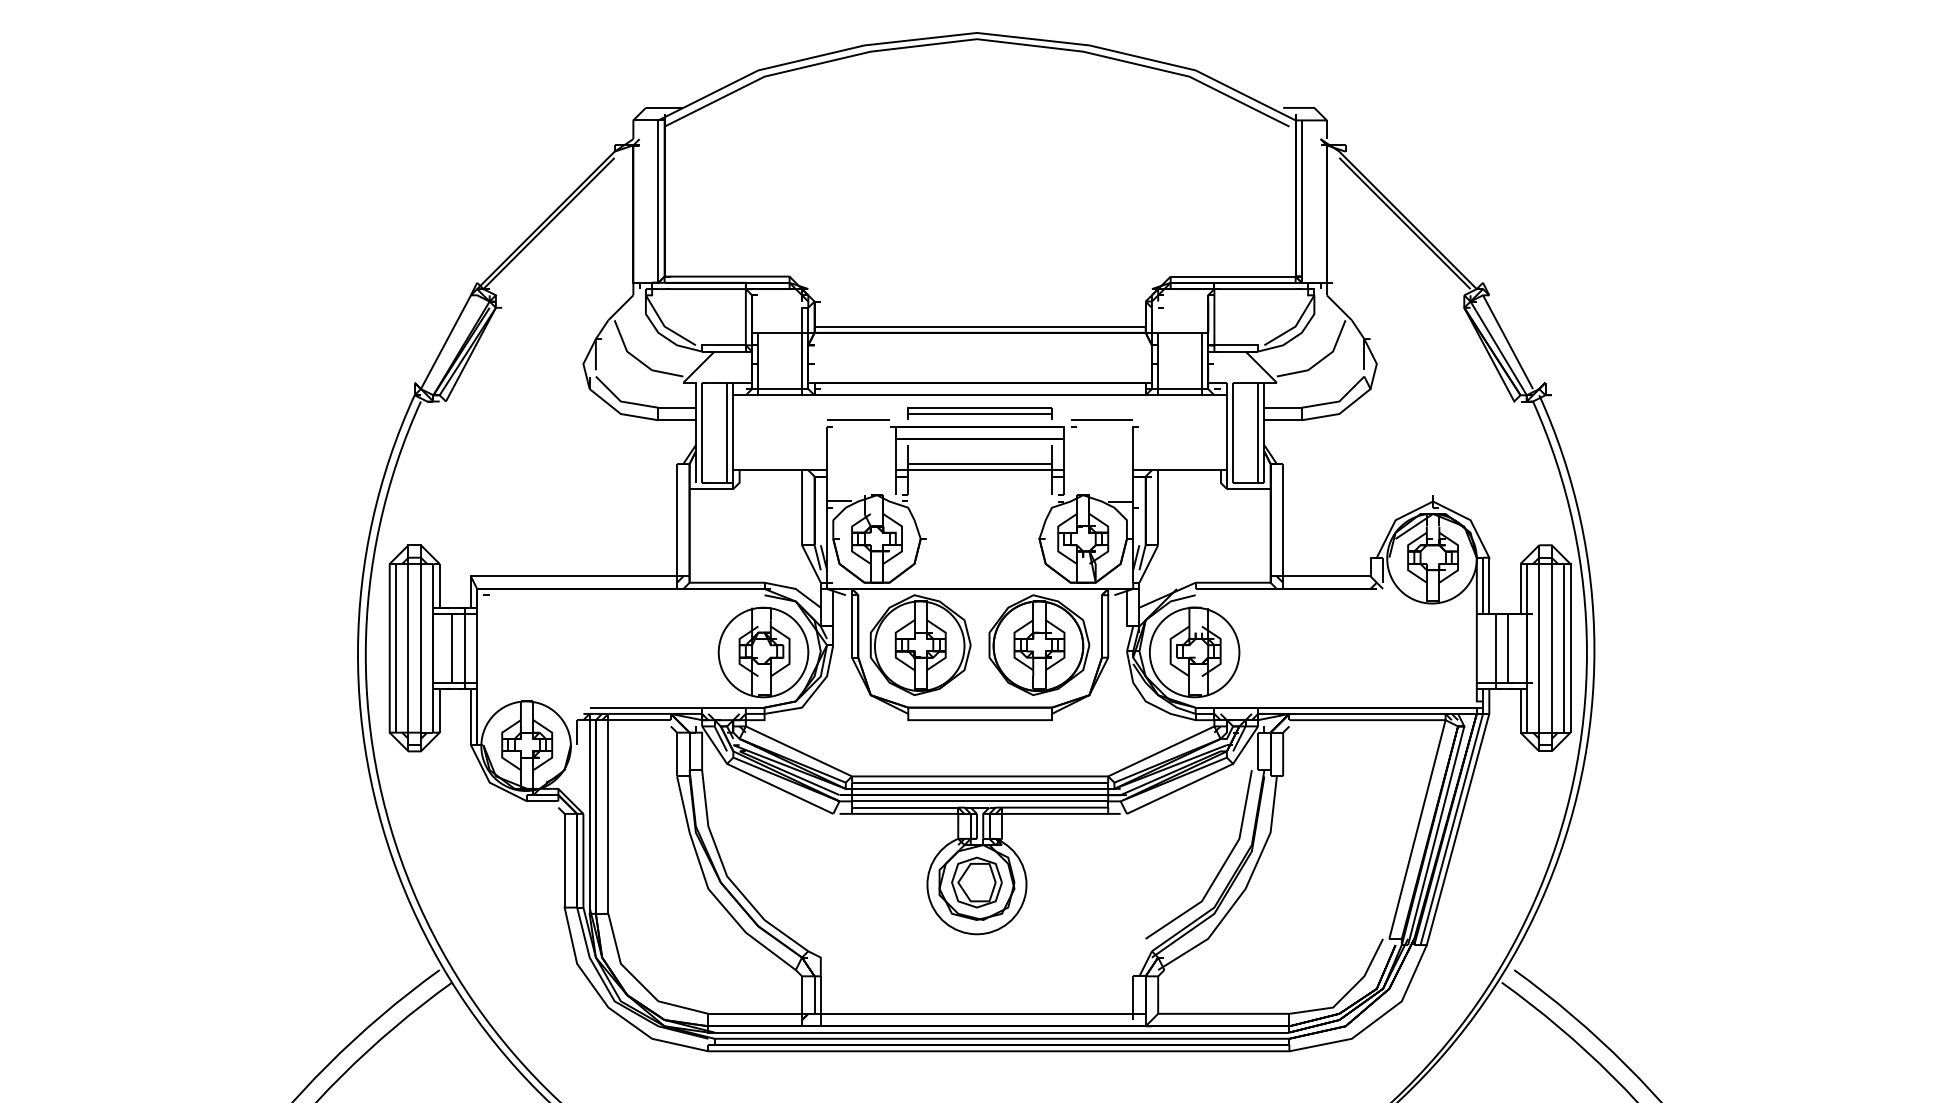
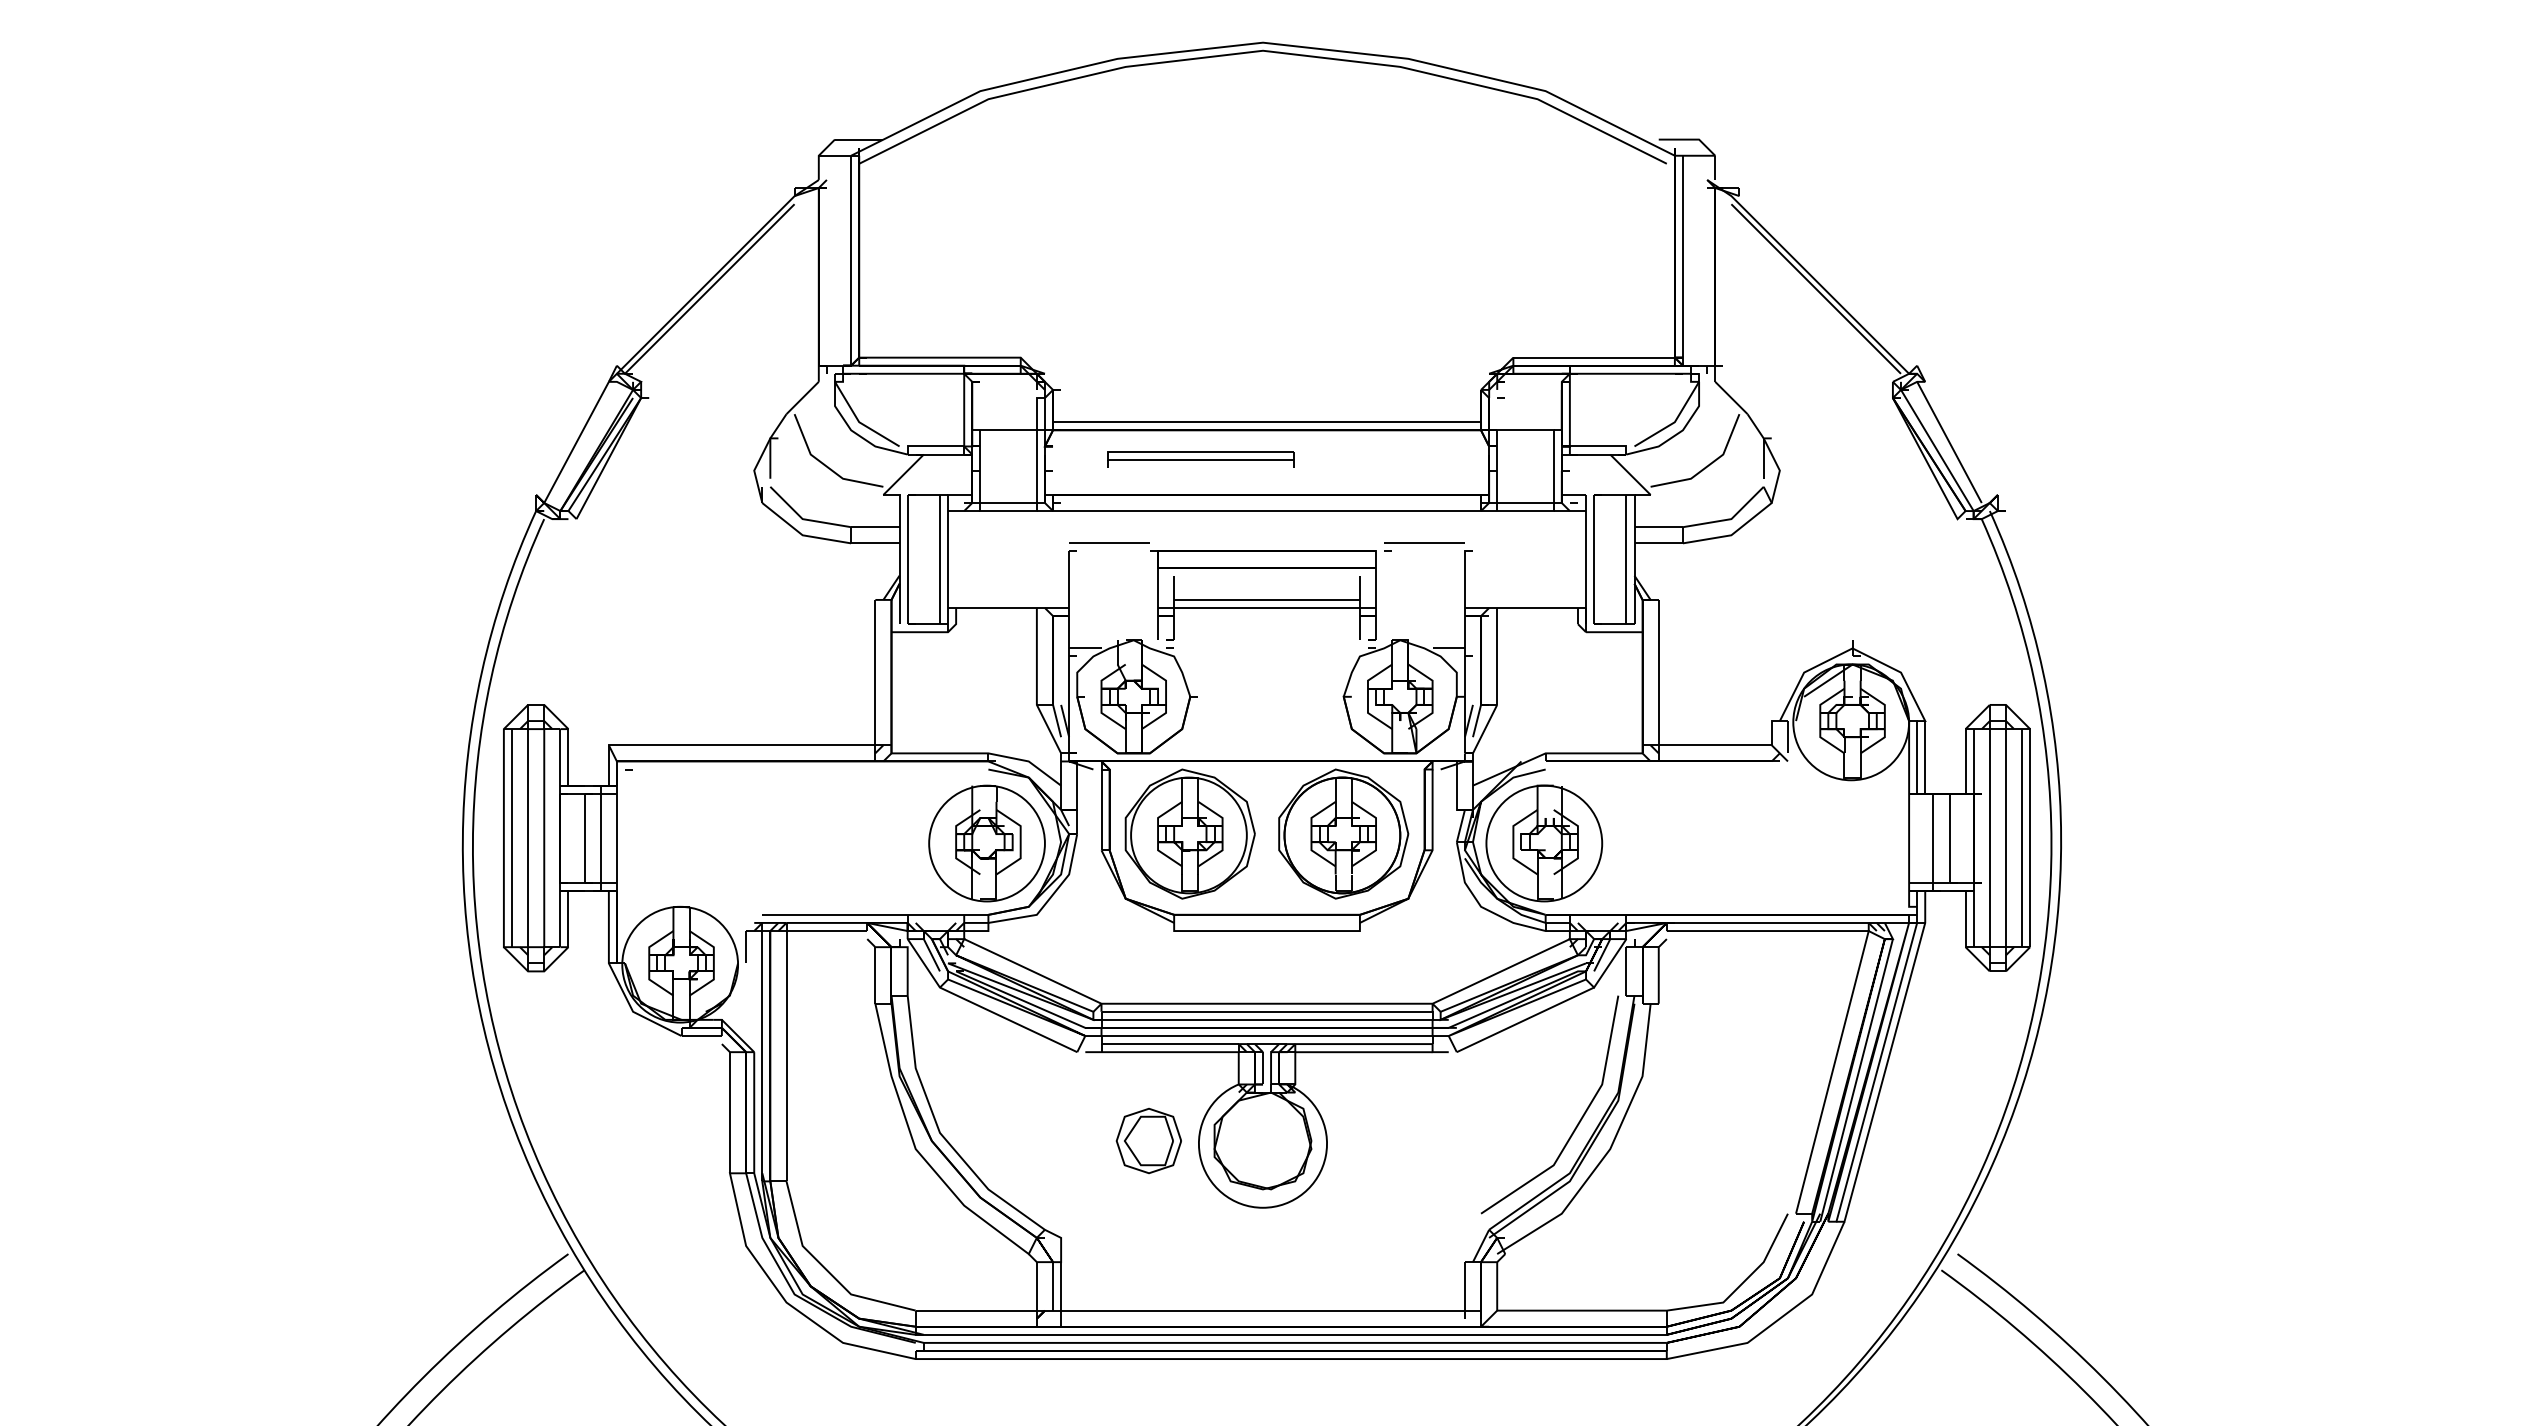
part: (979, 413) -> (1200, 459), moved
part: (976, 882) -> (1148, 1140), moved

